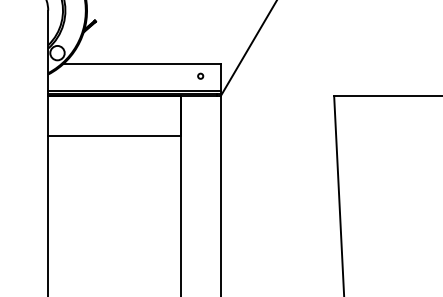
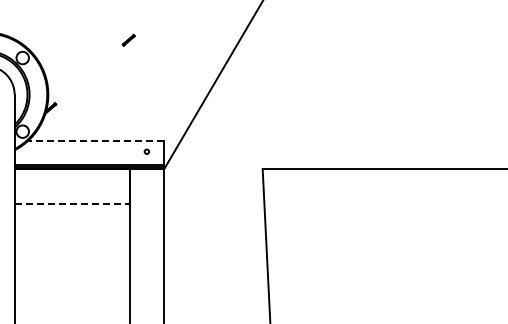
line: (141, 64) -> (95, 141), solid -> dashed
line: (114, 135) -> (72, 203), solid -> dashed

